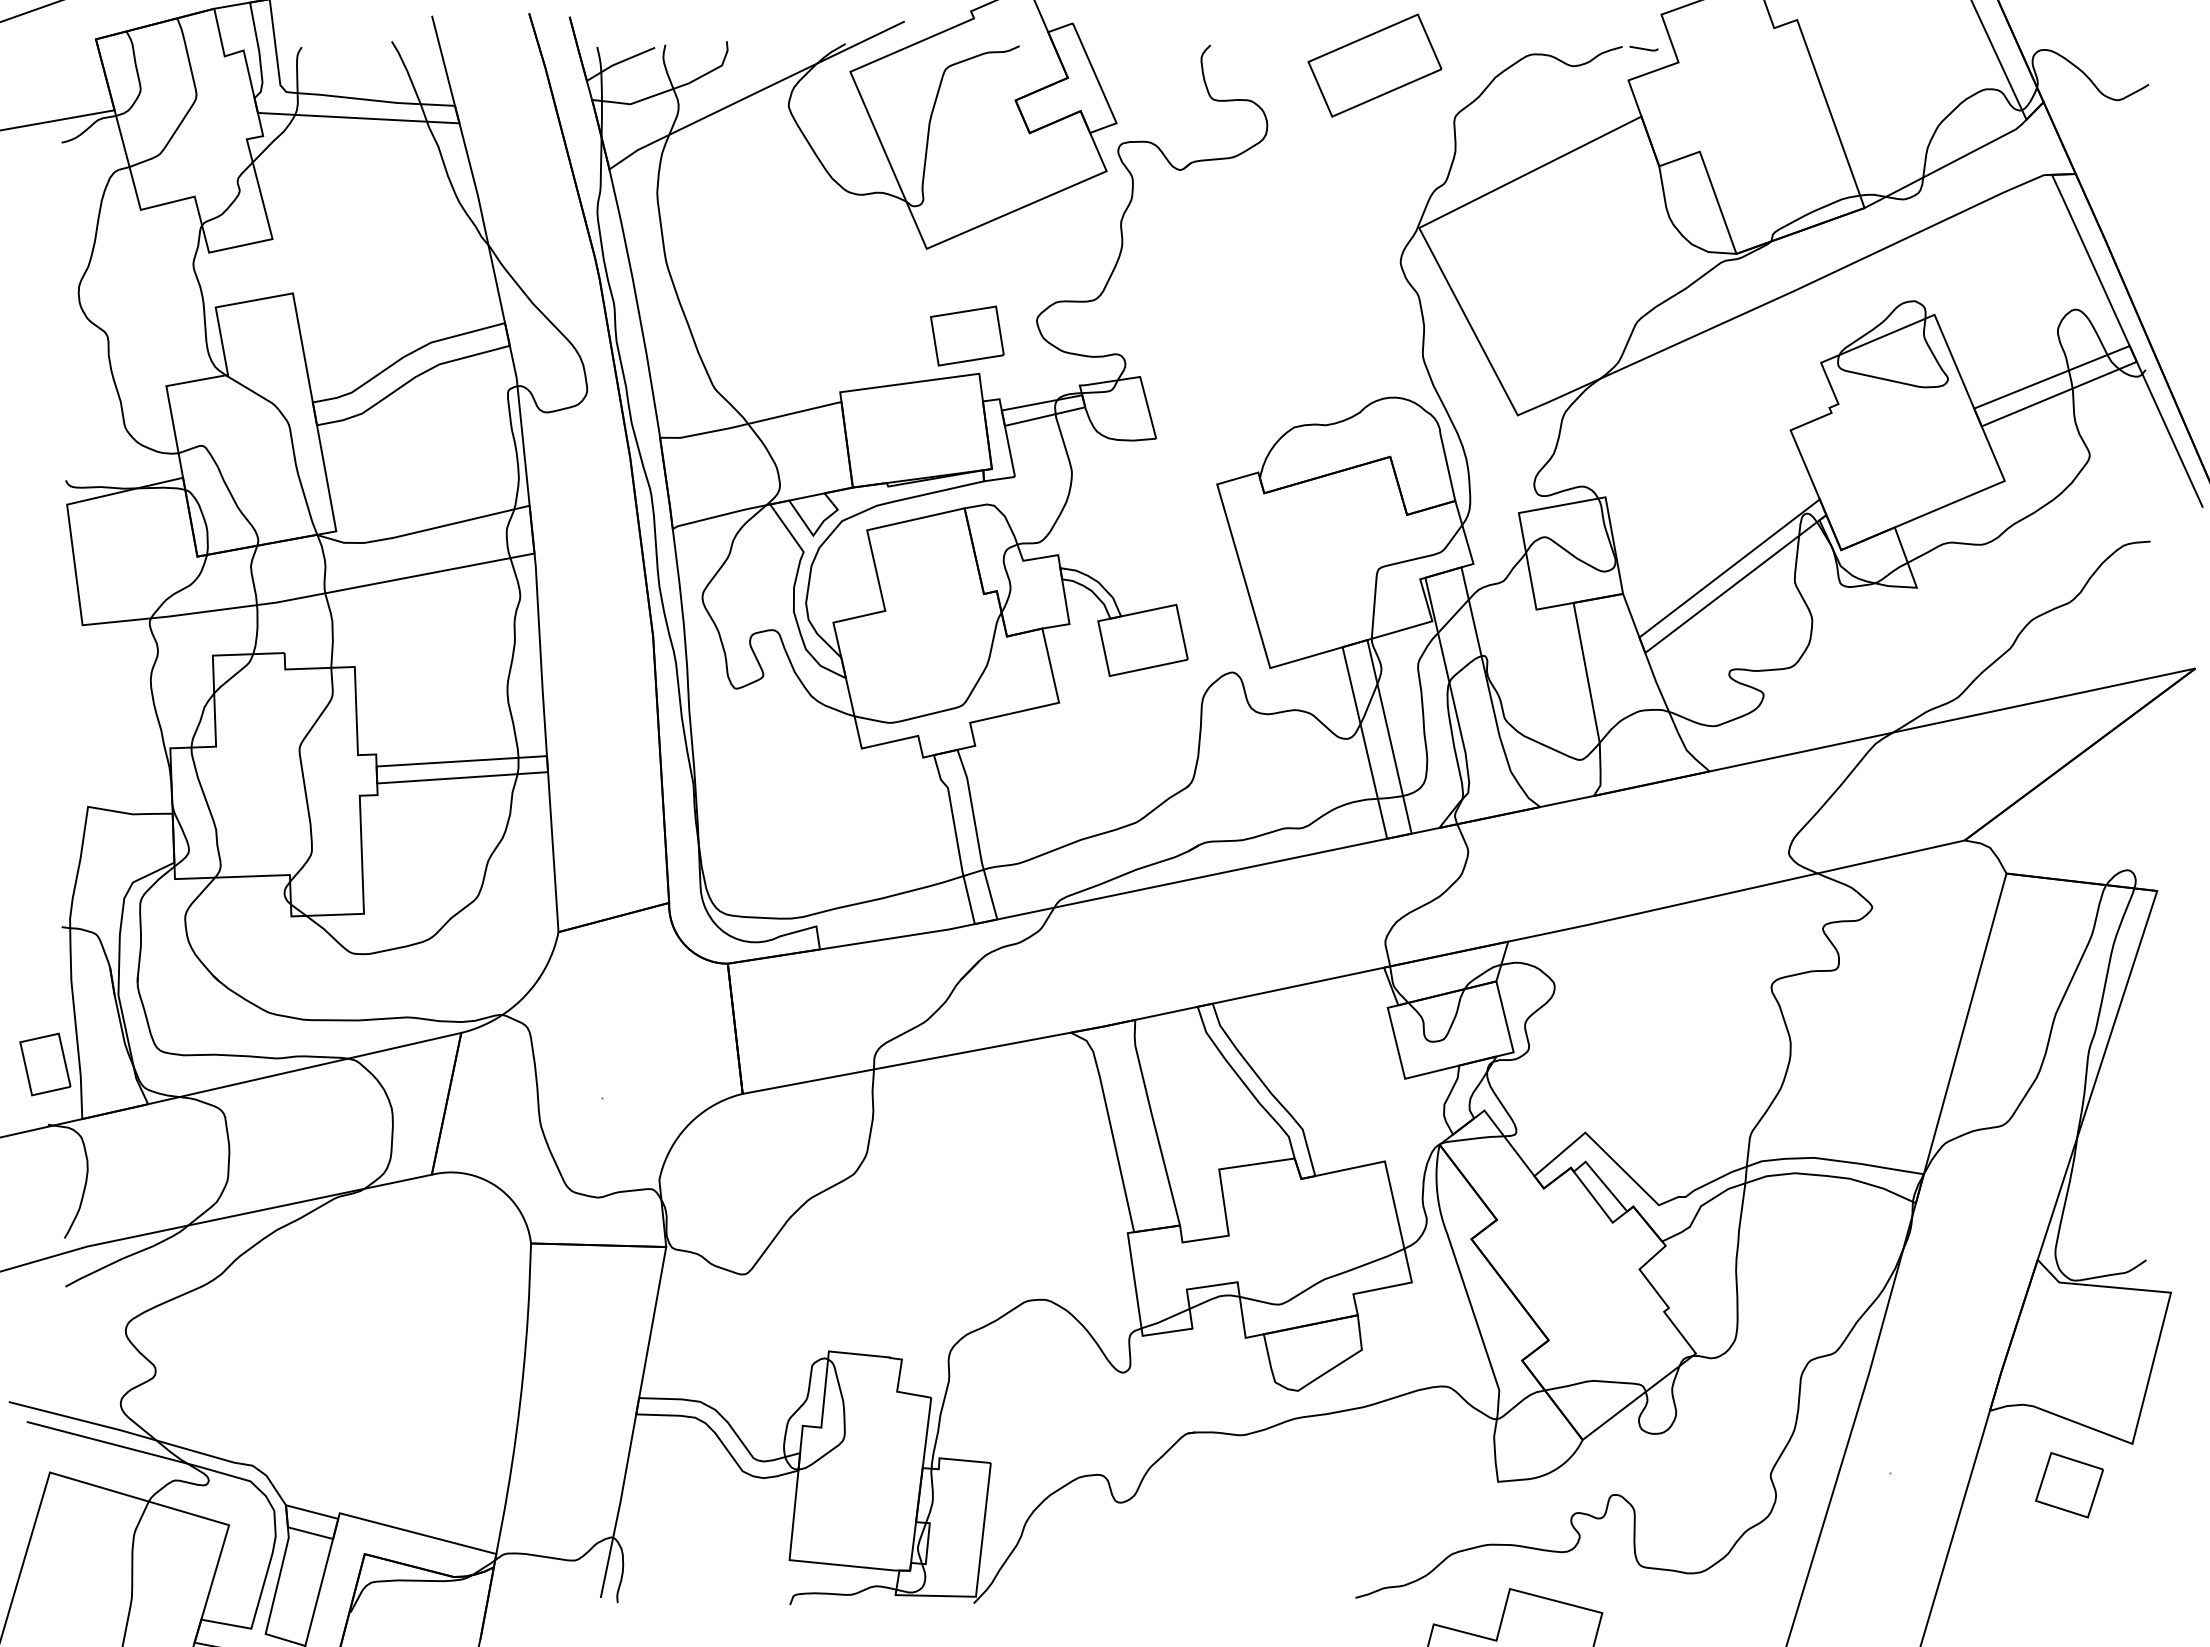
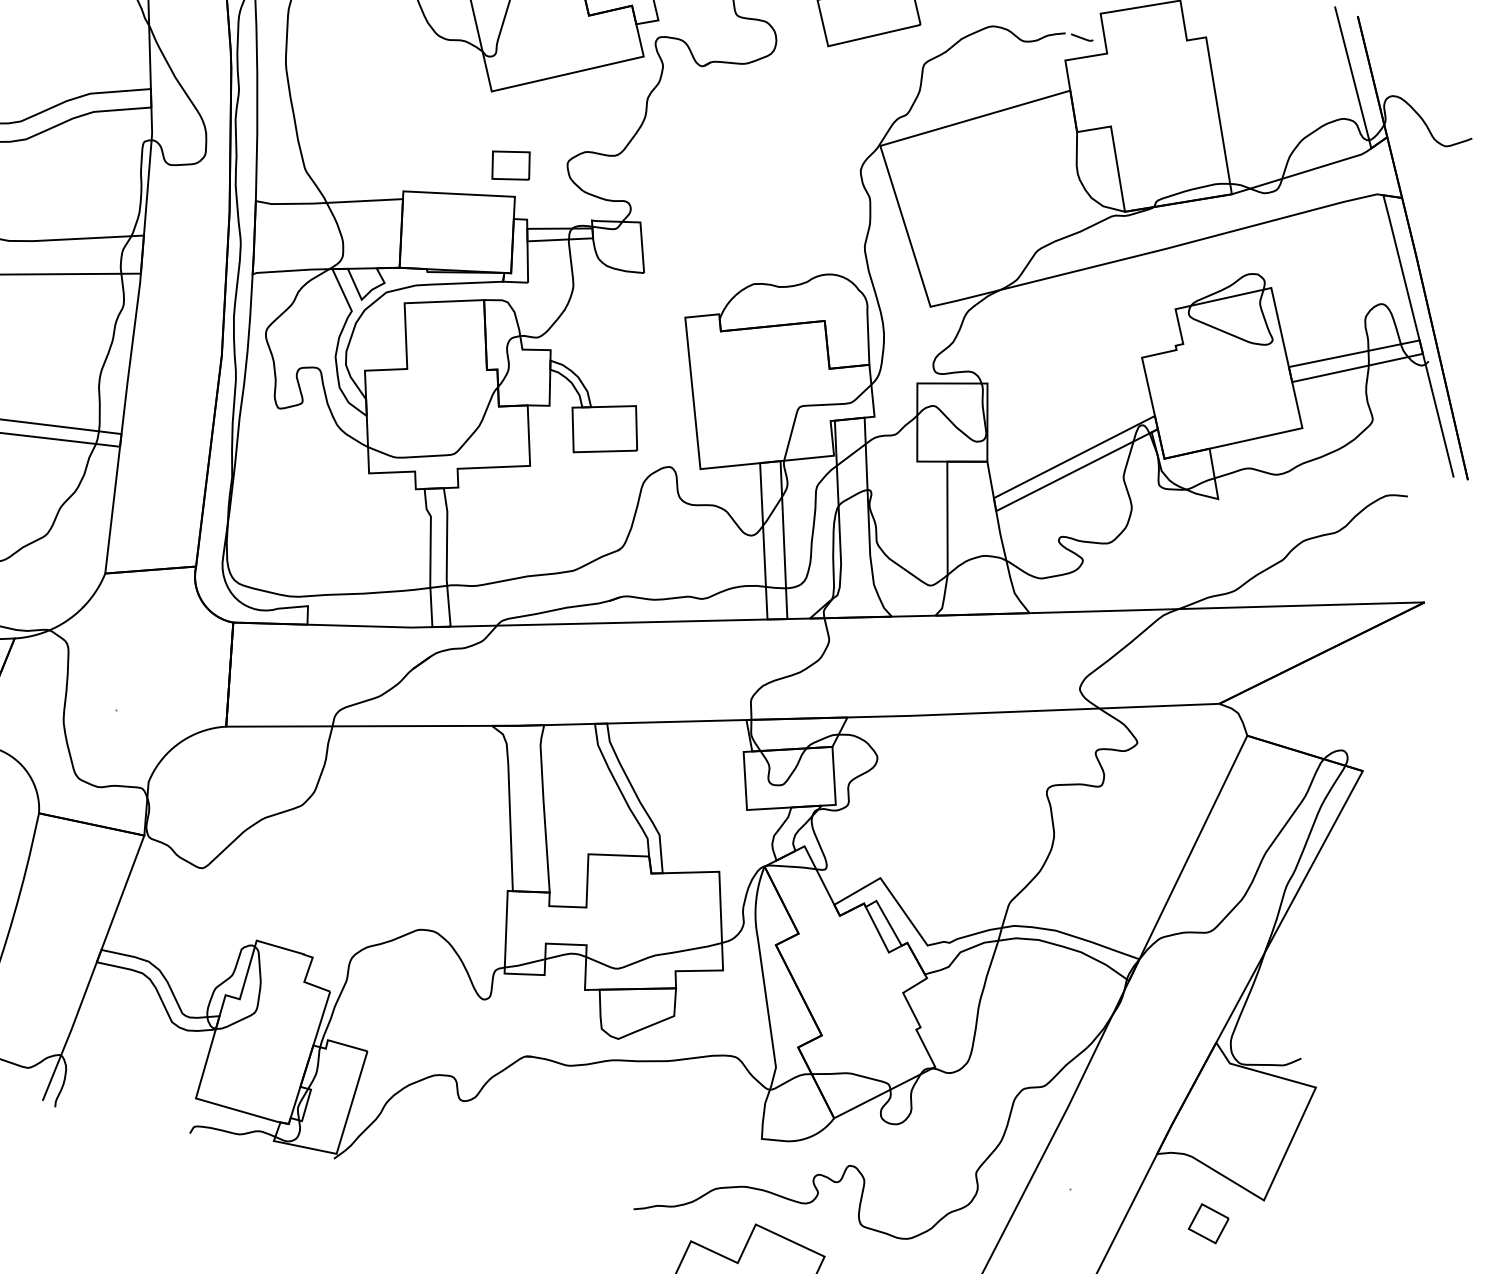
part: (967, 335) -> (511, 165), size x0.7
part: (2069, 1485) -> (1208, 1223), size x0.7

